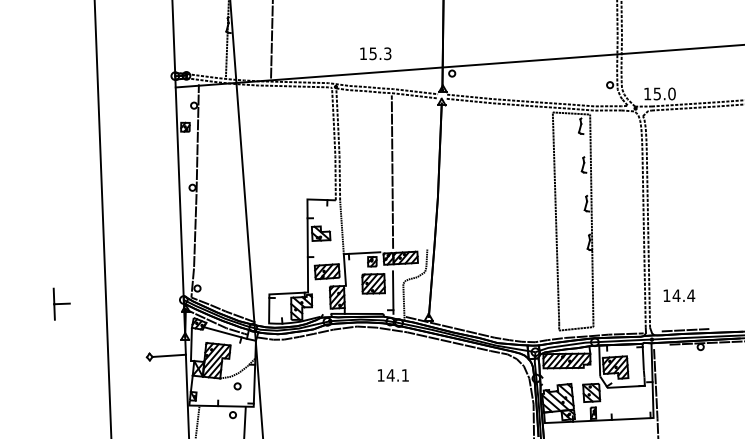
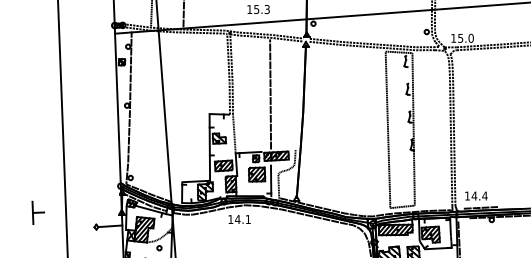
text: (679, 295) -> (476, 195), moved
part: (61, 303) -> (38, 212), moved
text: (392, 375) -> (239, 219), moved

